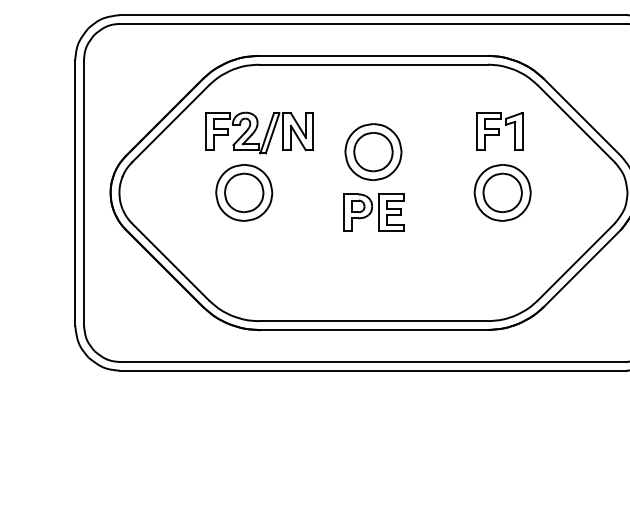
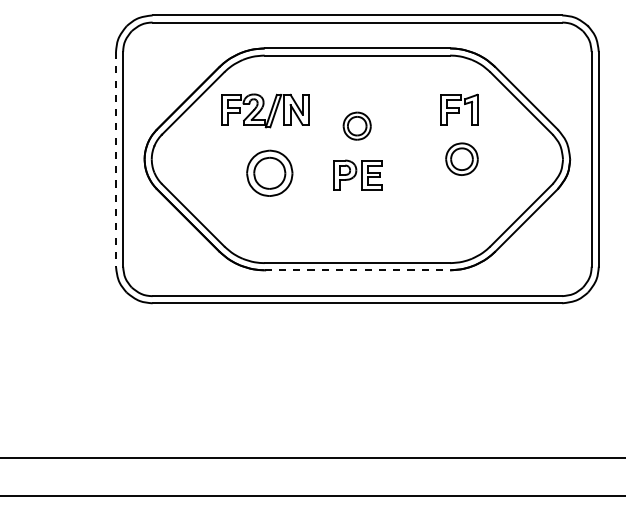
part: (372, 151) -> (356, 125), size x0.6
part: (243, 191) -> (269, 172), moved
part: (502, 191) -> (461, 158), size x0.7
line: (75, 193) -> (116, 159), solid -> dashed
line: (373, 330) -> (357, 270), solid -> dashed

